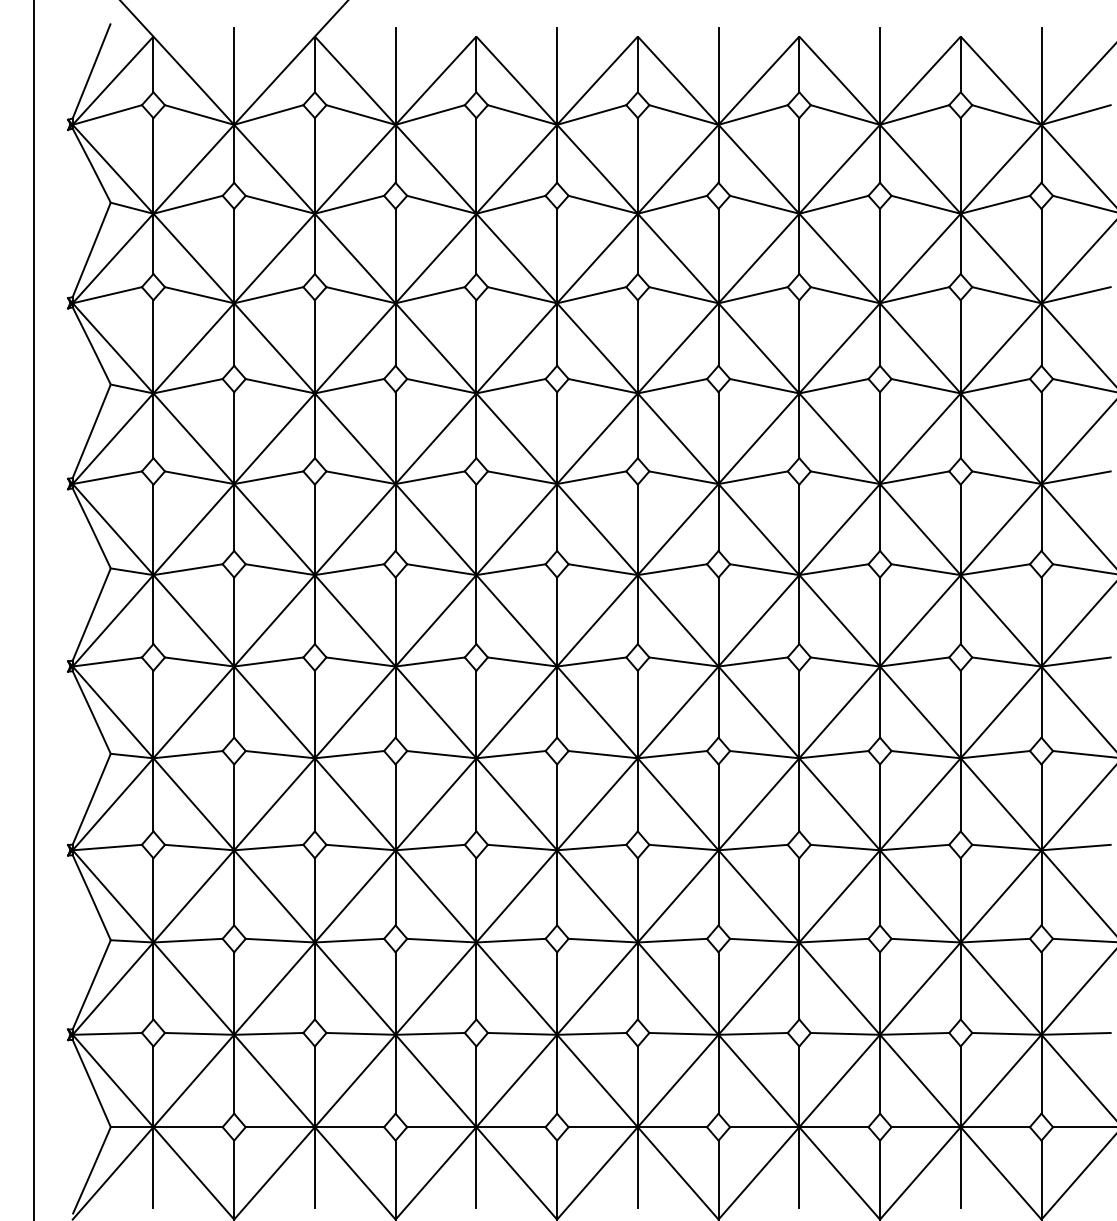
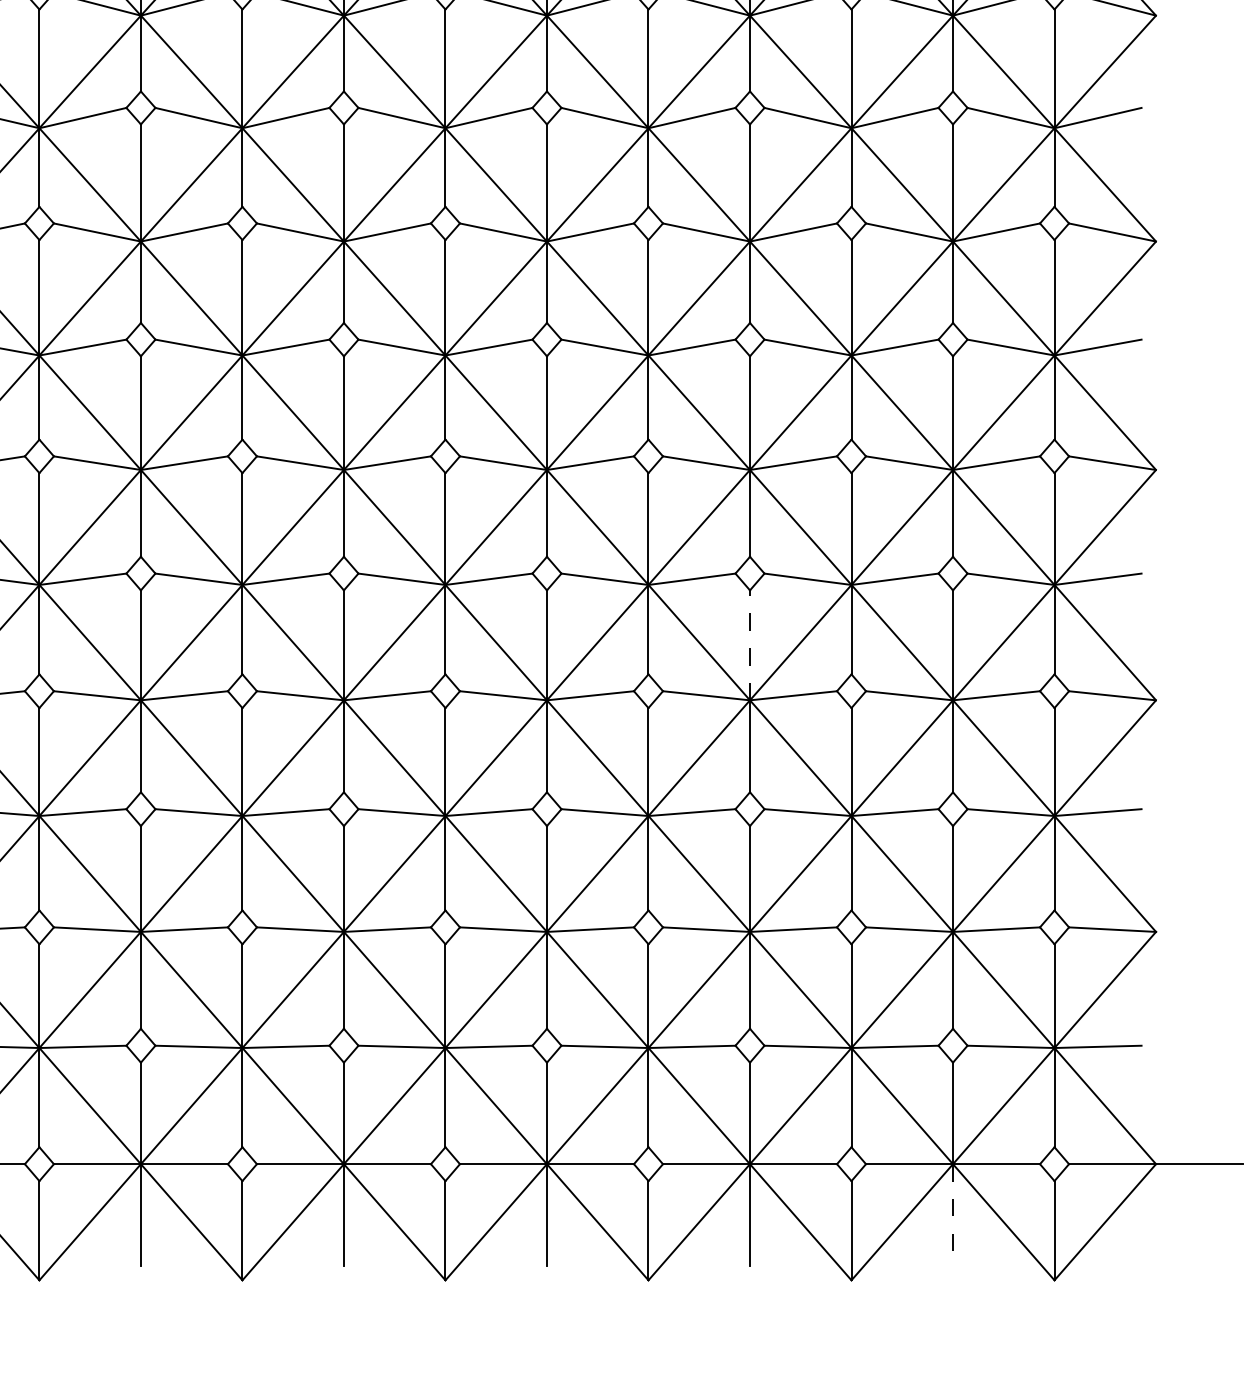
line: (799, 714) -> (750, 645), solid -> dashed
line: (960, 1168) -> (952, 1216), solid -> dashed

